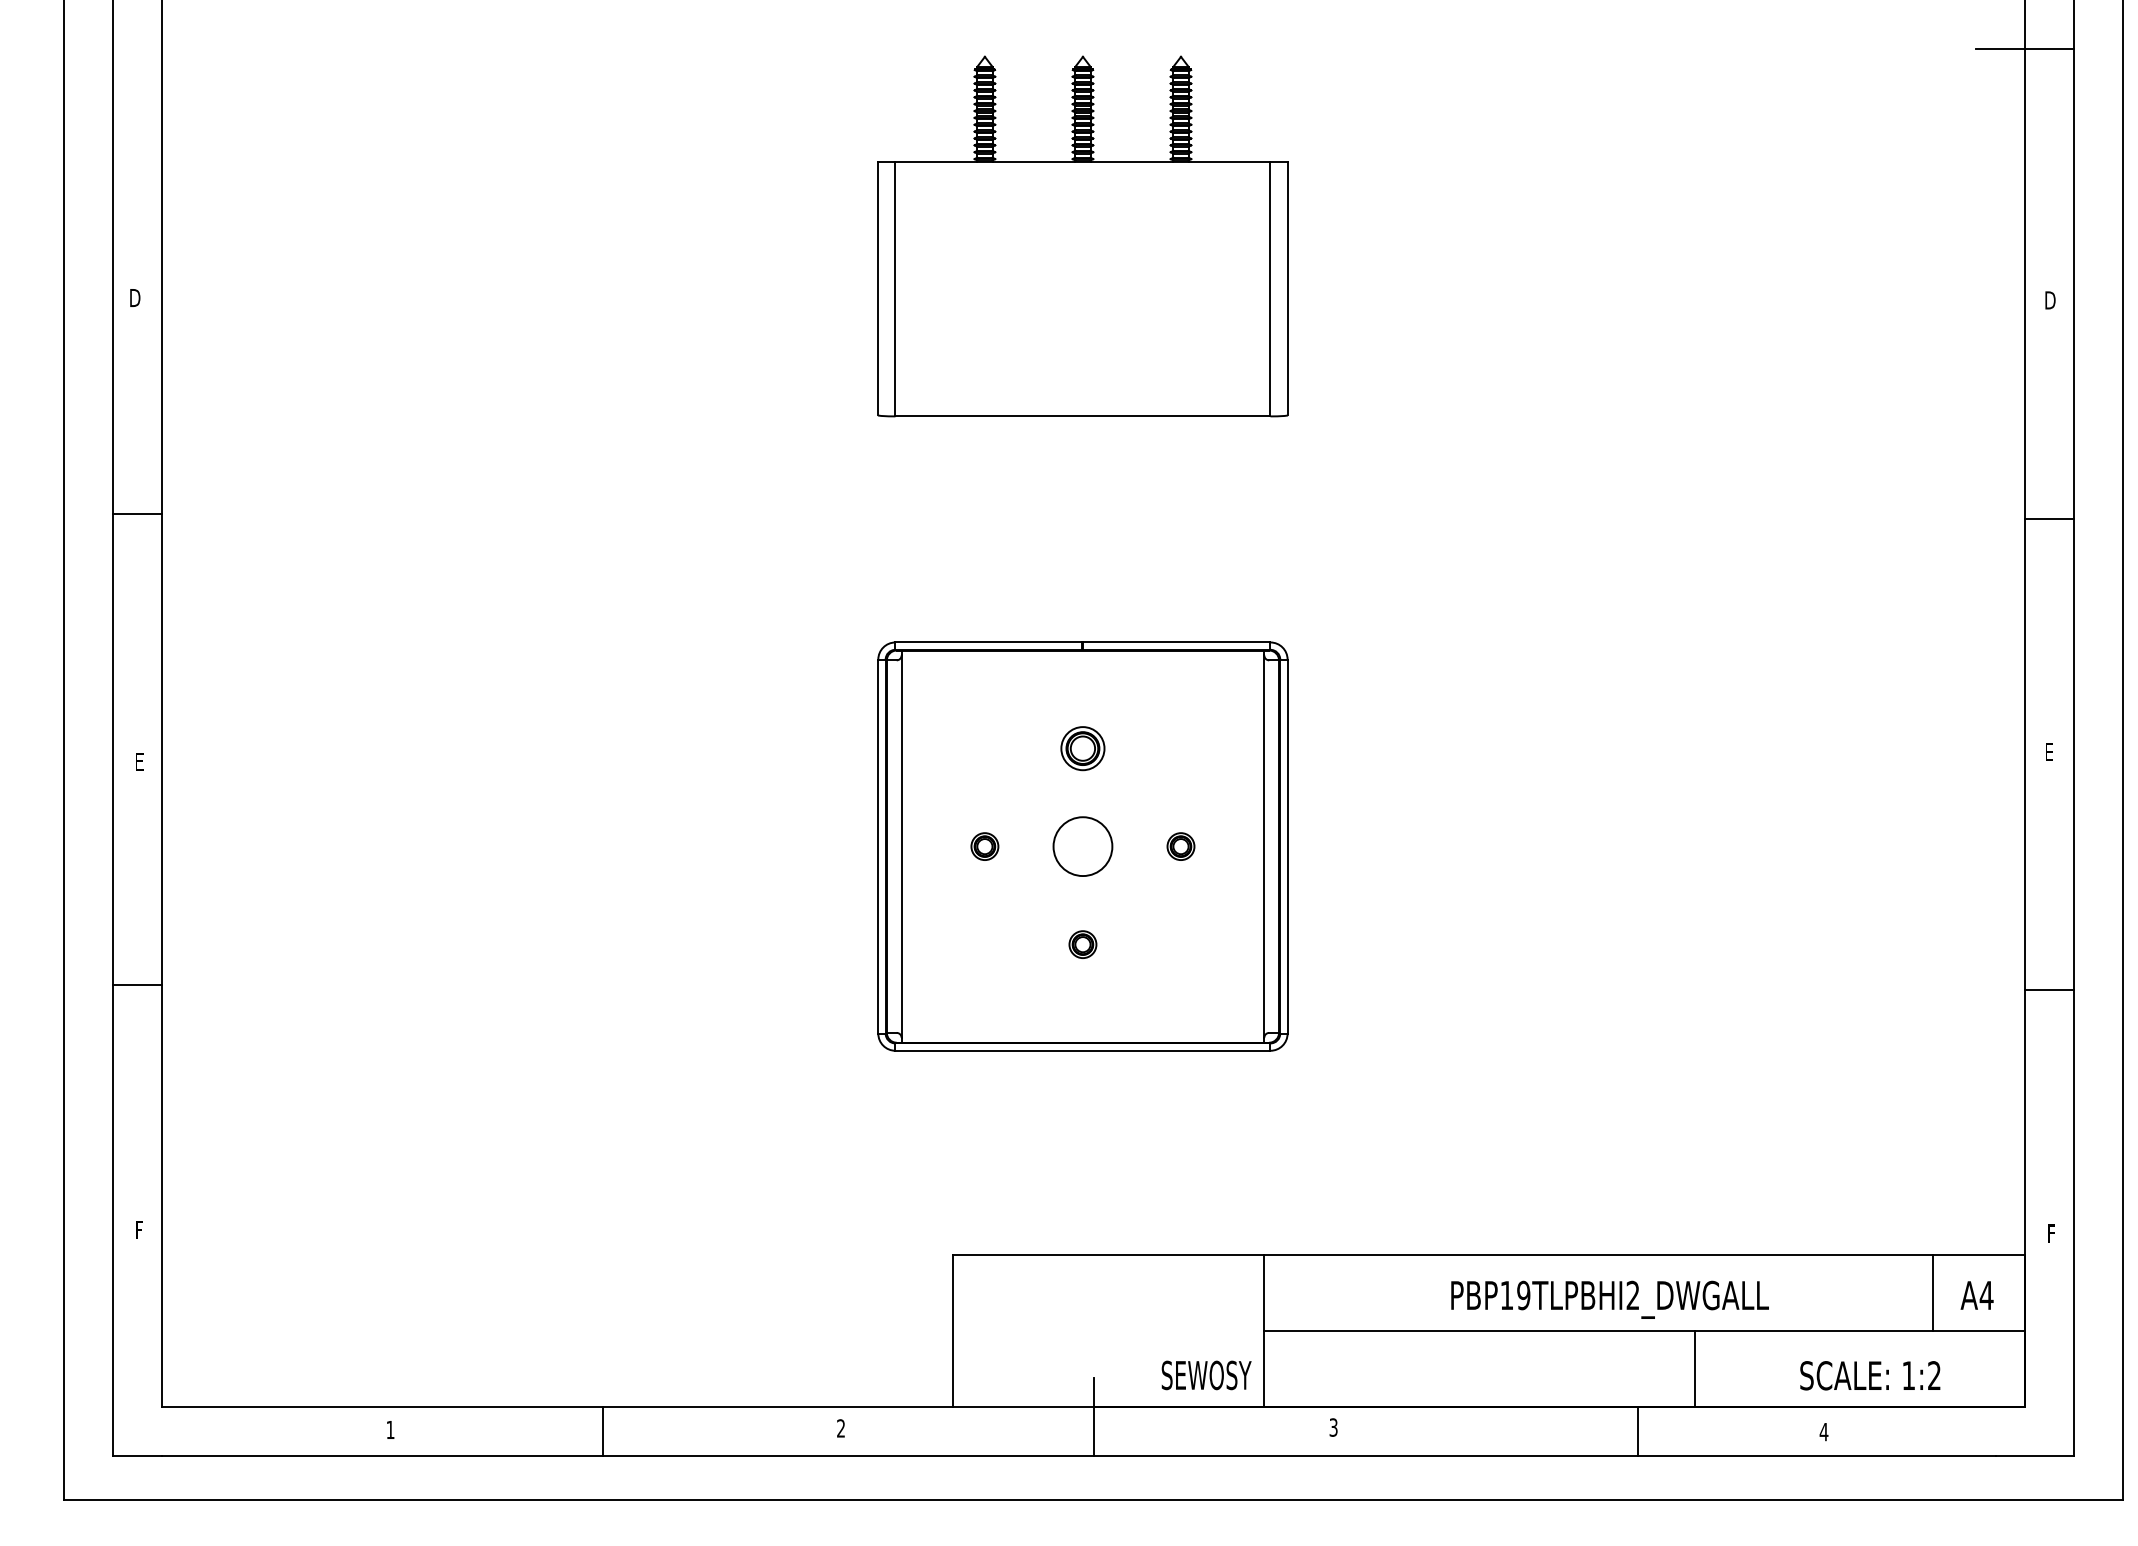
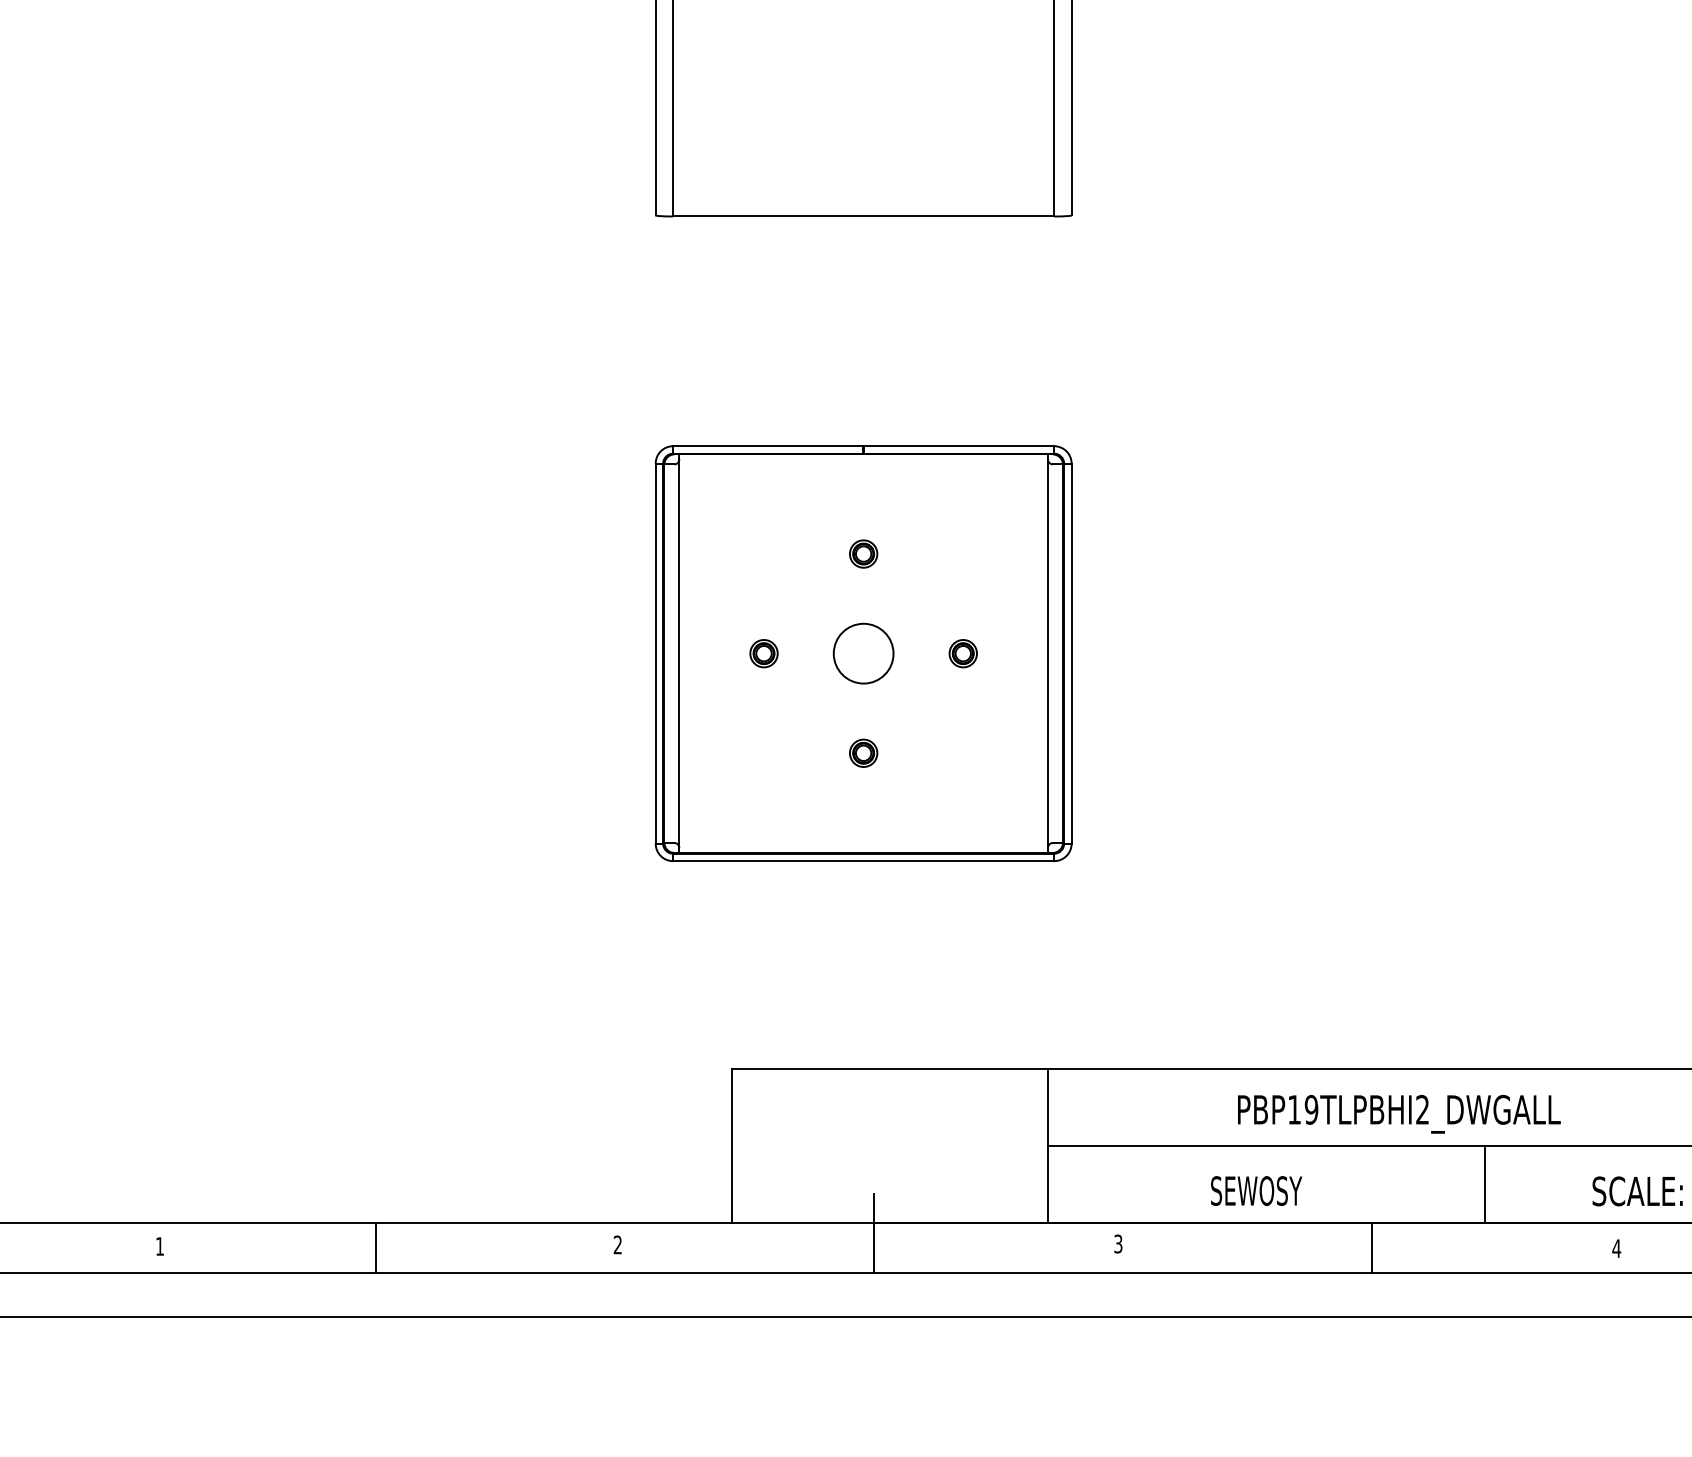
part: (1082, 748) -> (863, 553), size x0.62
text: (1206, 1375) -> (1256, 1191), moved
line: (1637, 1430) -> (1372, 1247), moved

